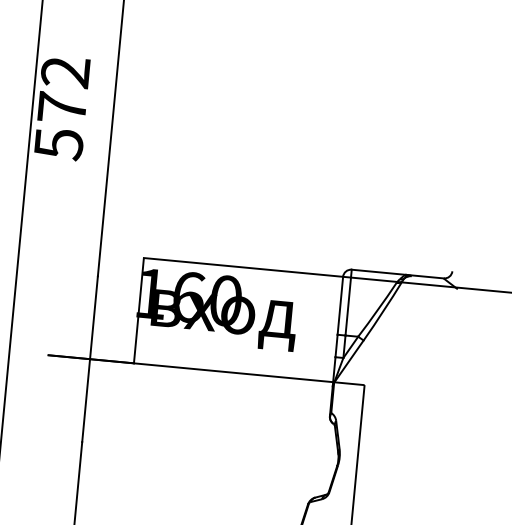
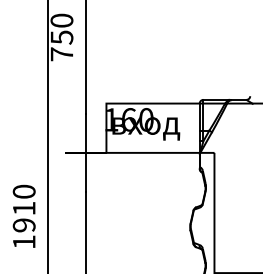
text: (61, 107) -> (61, 37), 572 -> 750

